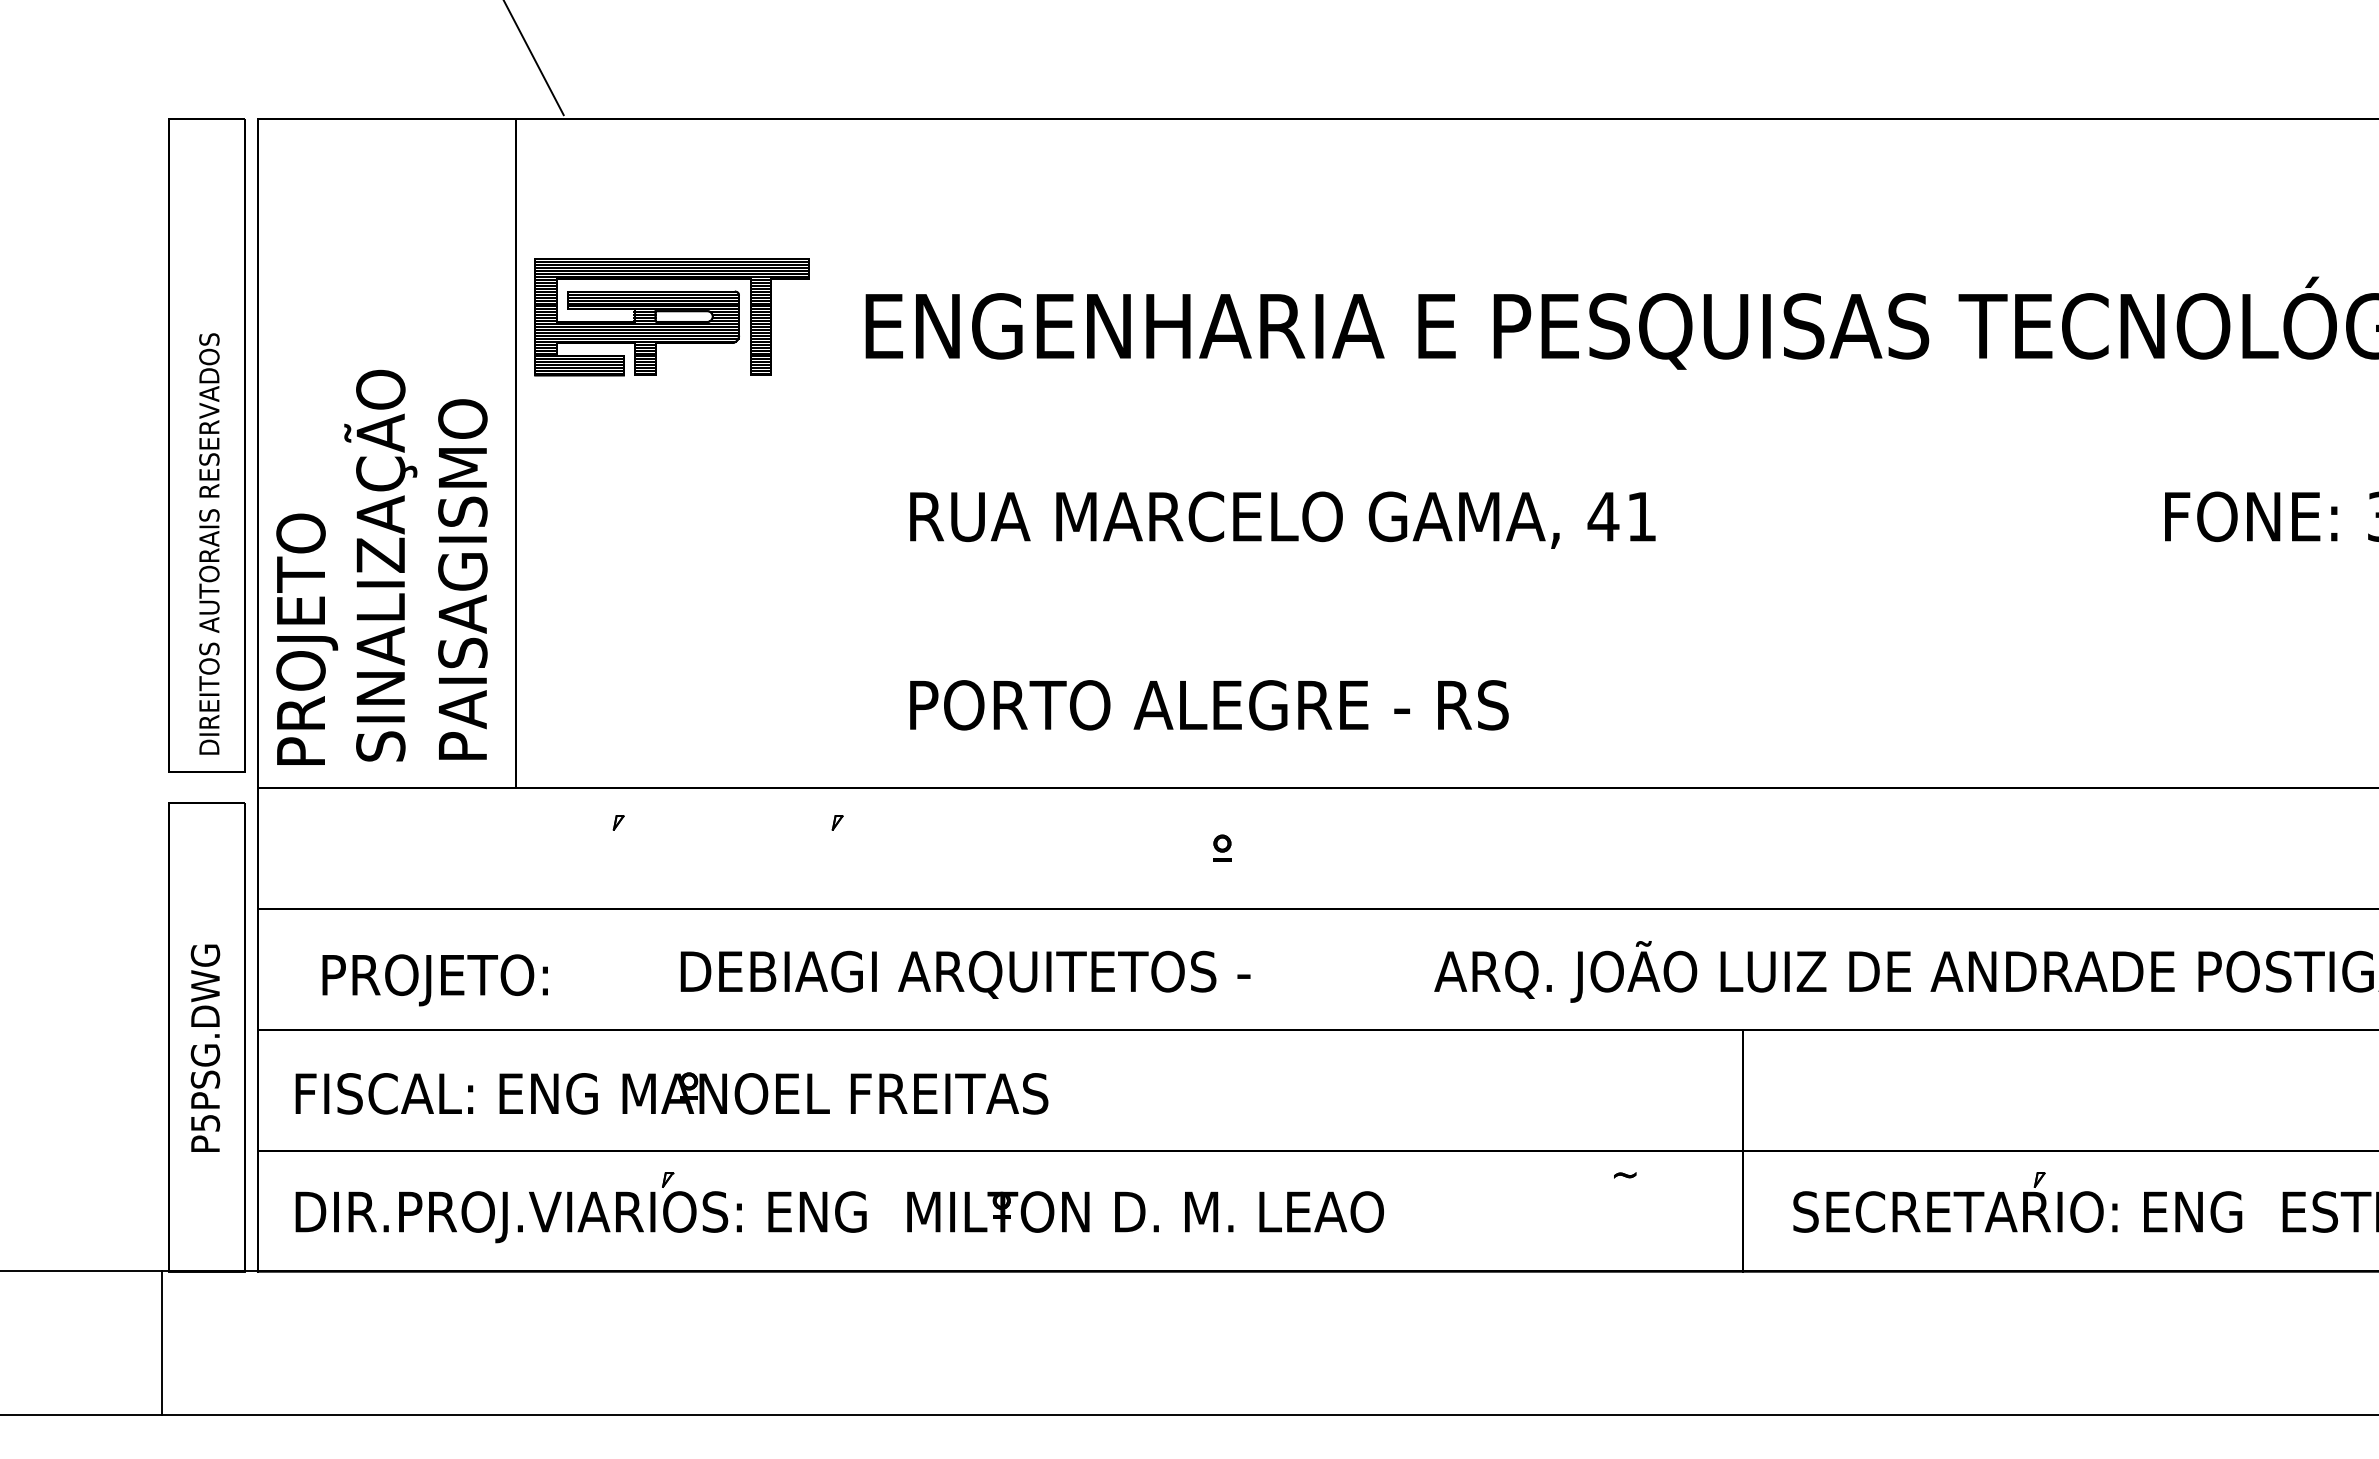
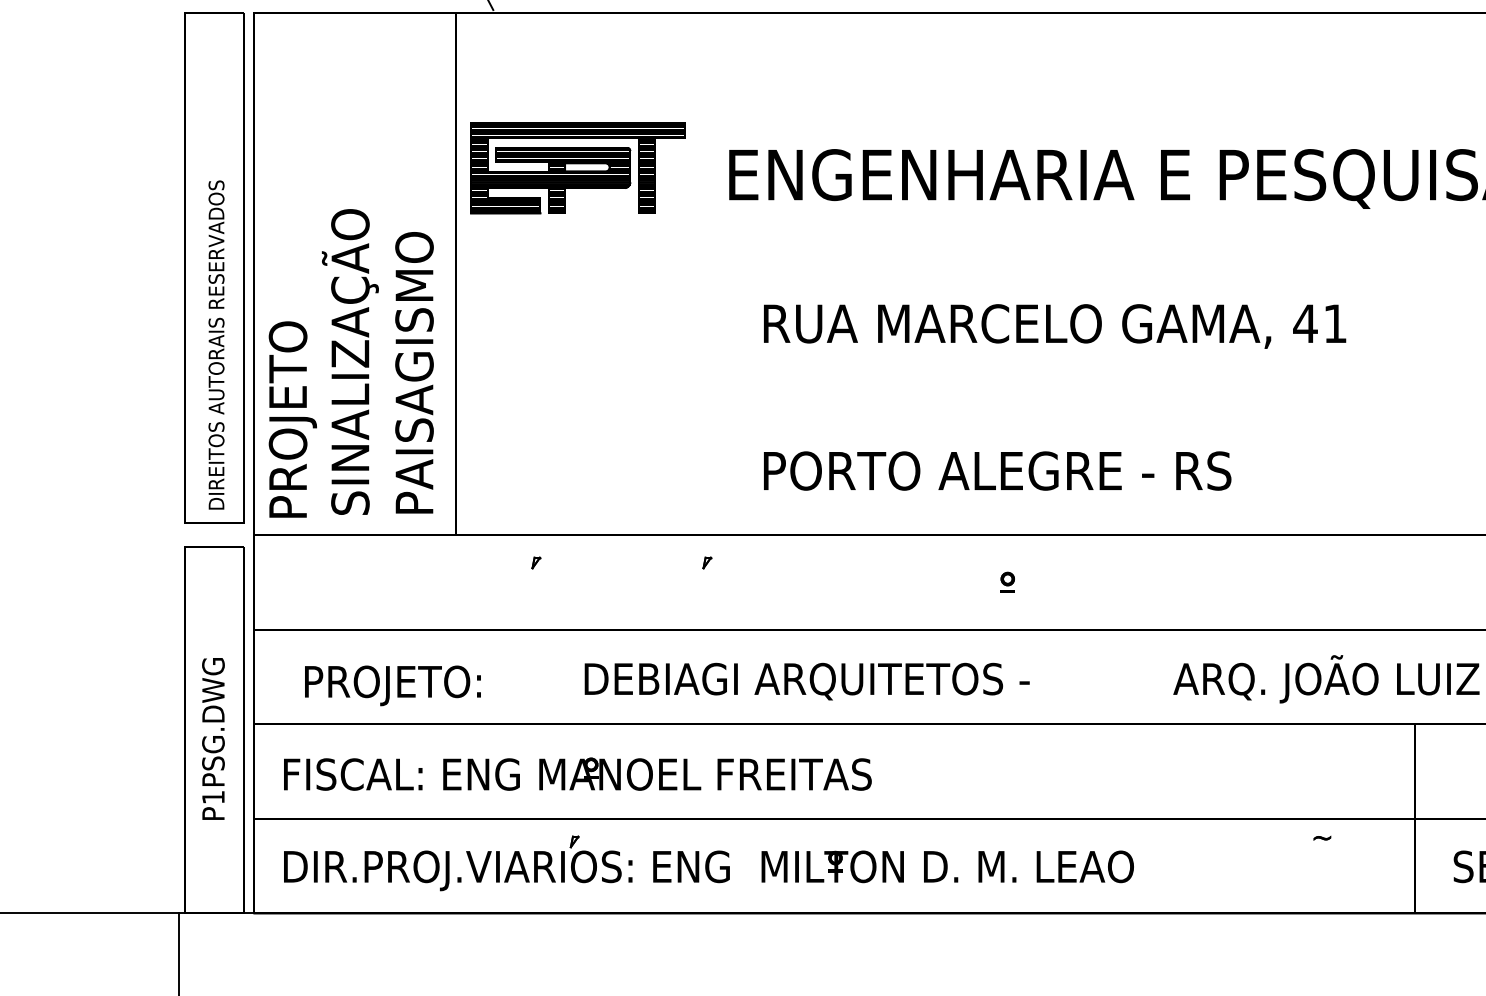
text: (205, 1123) -> (213, 797), P5PSG.DWG -> P1PSG.DWG

